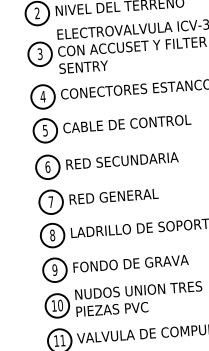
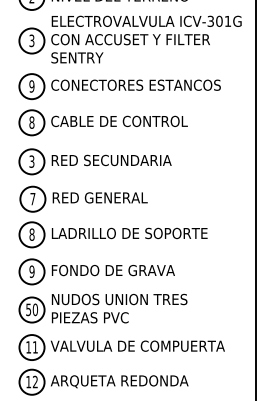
text: (42, 96) -> (31, 86), 4 -> 9
text: (44, 130) -> (31, 122), 5 -> 8
text: (47, 167) -> (31, 161), 6 -> 3
text: (54, 305) -> (28, 309), 10 -> 50

